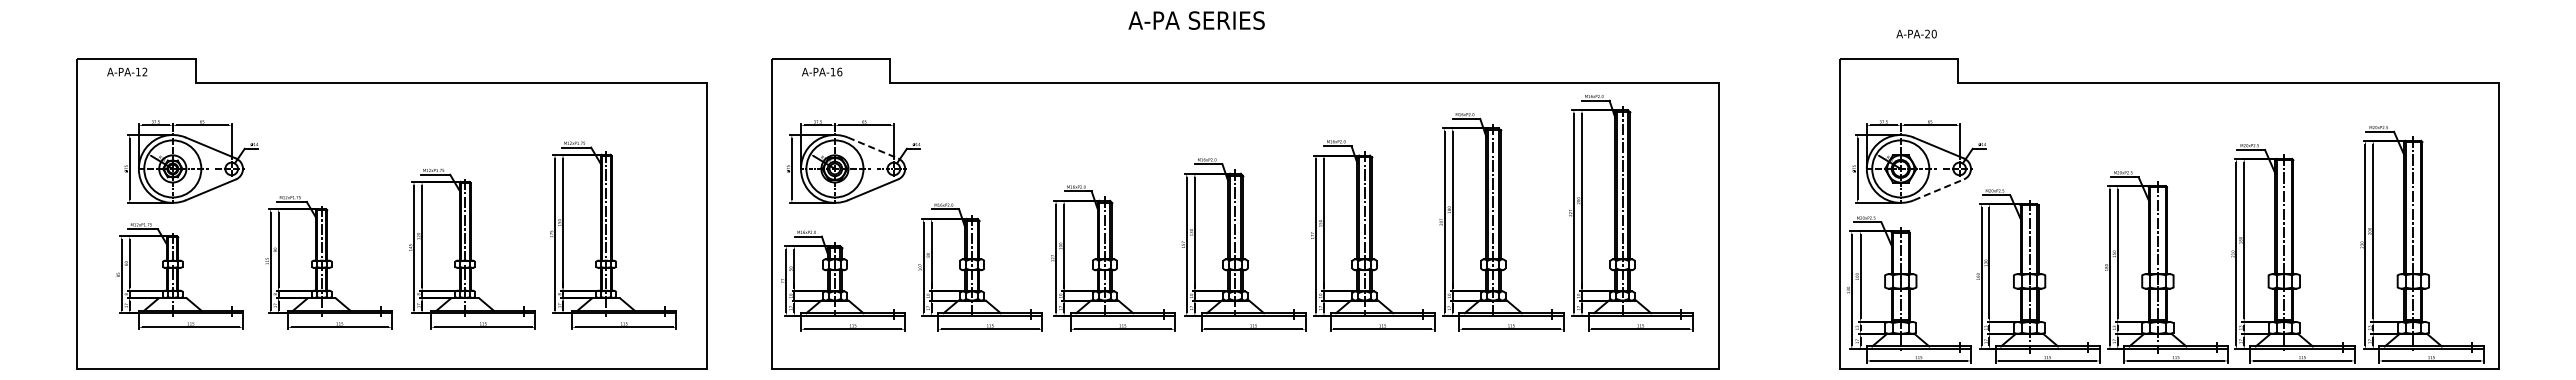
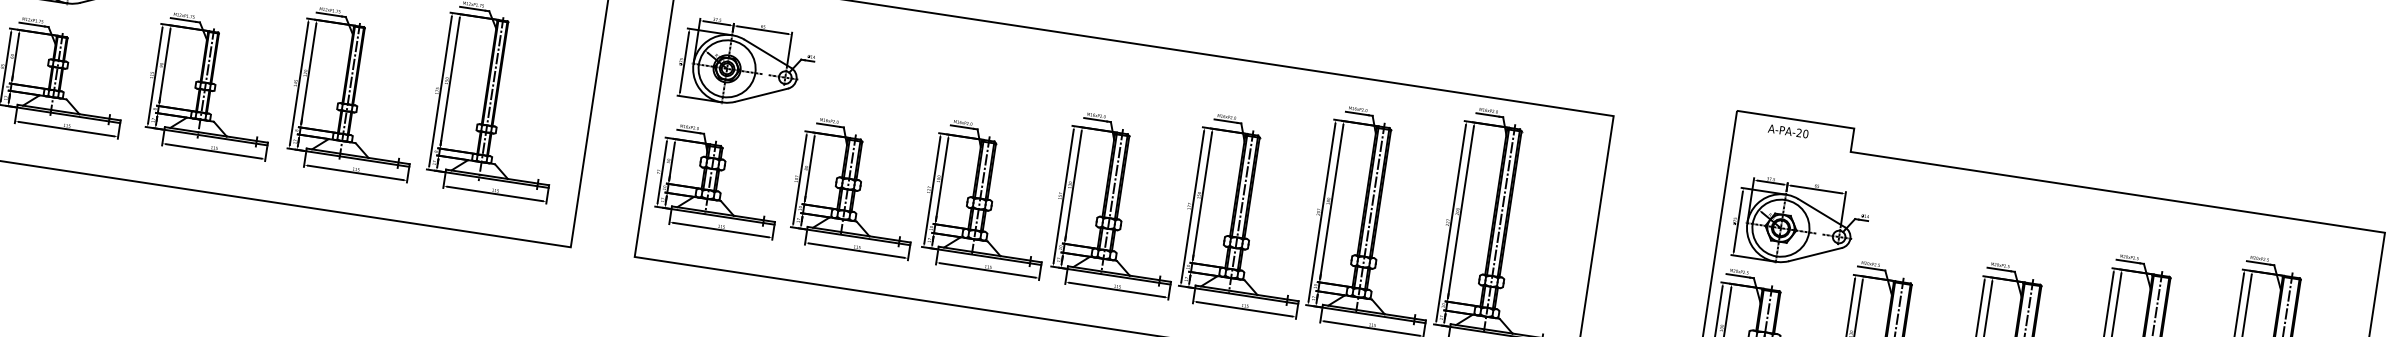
text: (1916, 33) -> (1788, 130), moved
line: (873, 148) -> (768, 54), dashed -> solid
line: (1939, 189) -> (1816, 254), dashed -> solid

